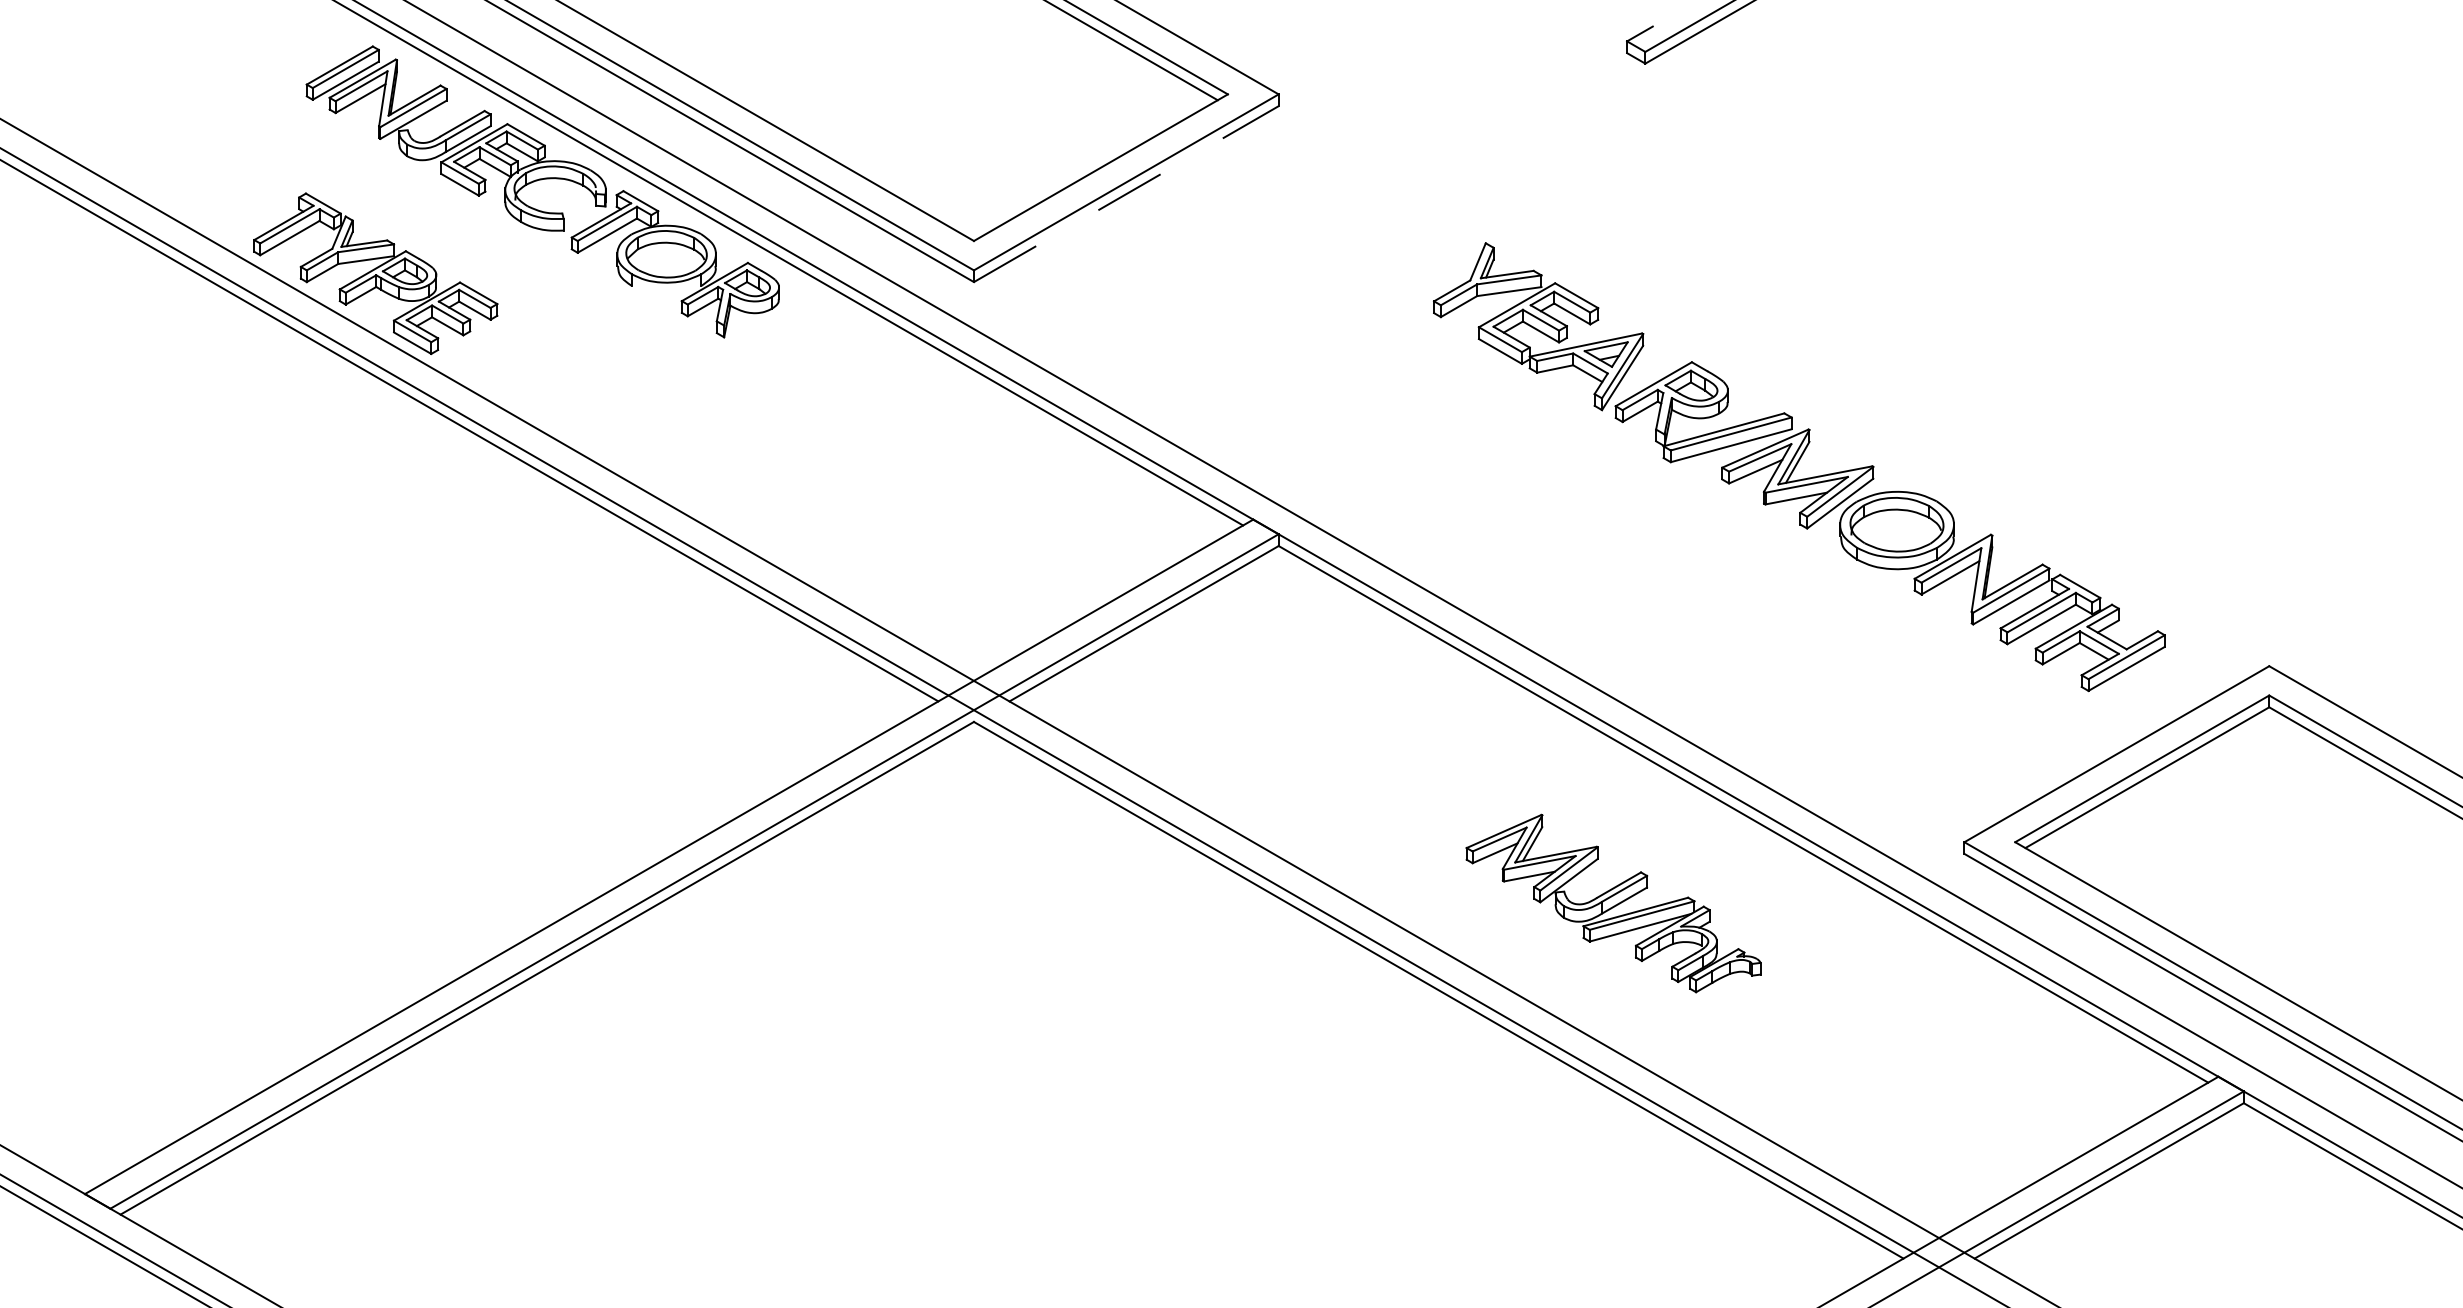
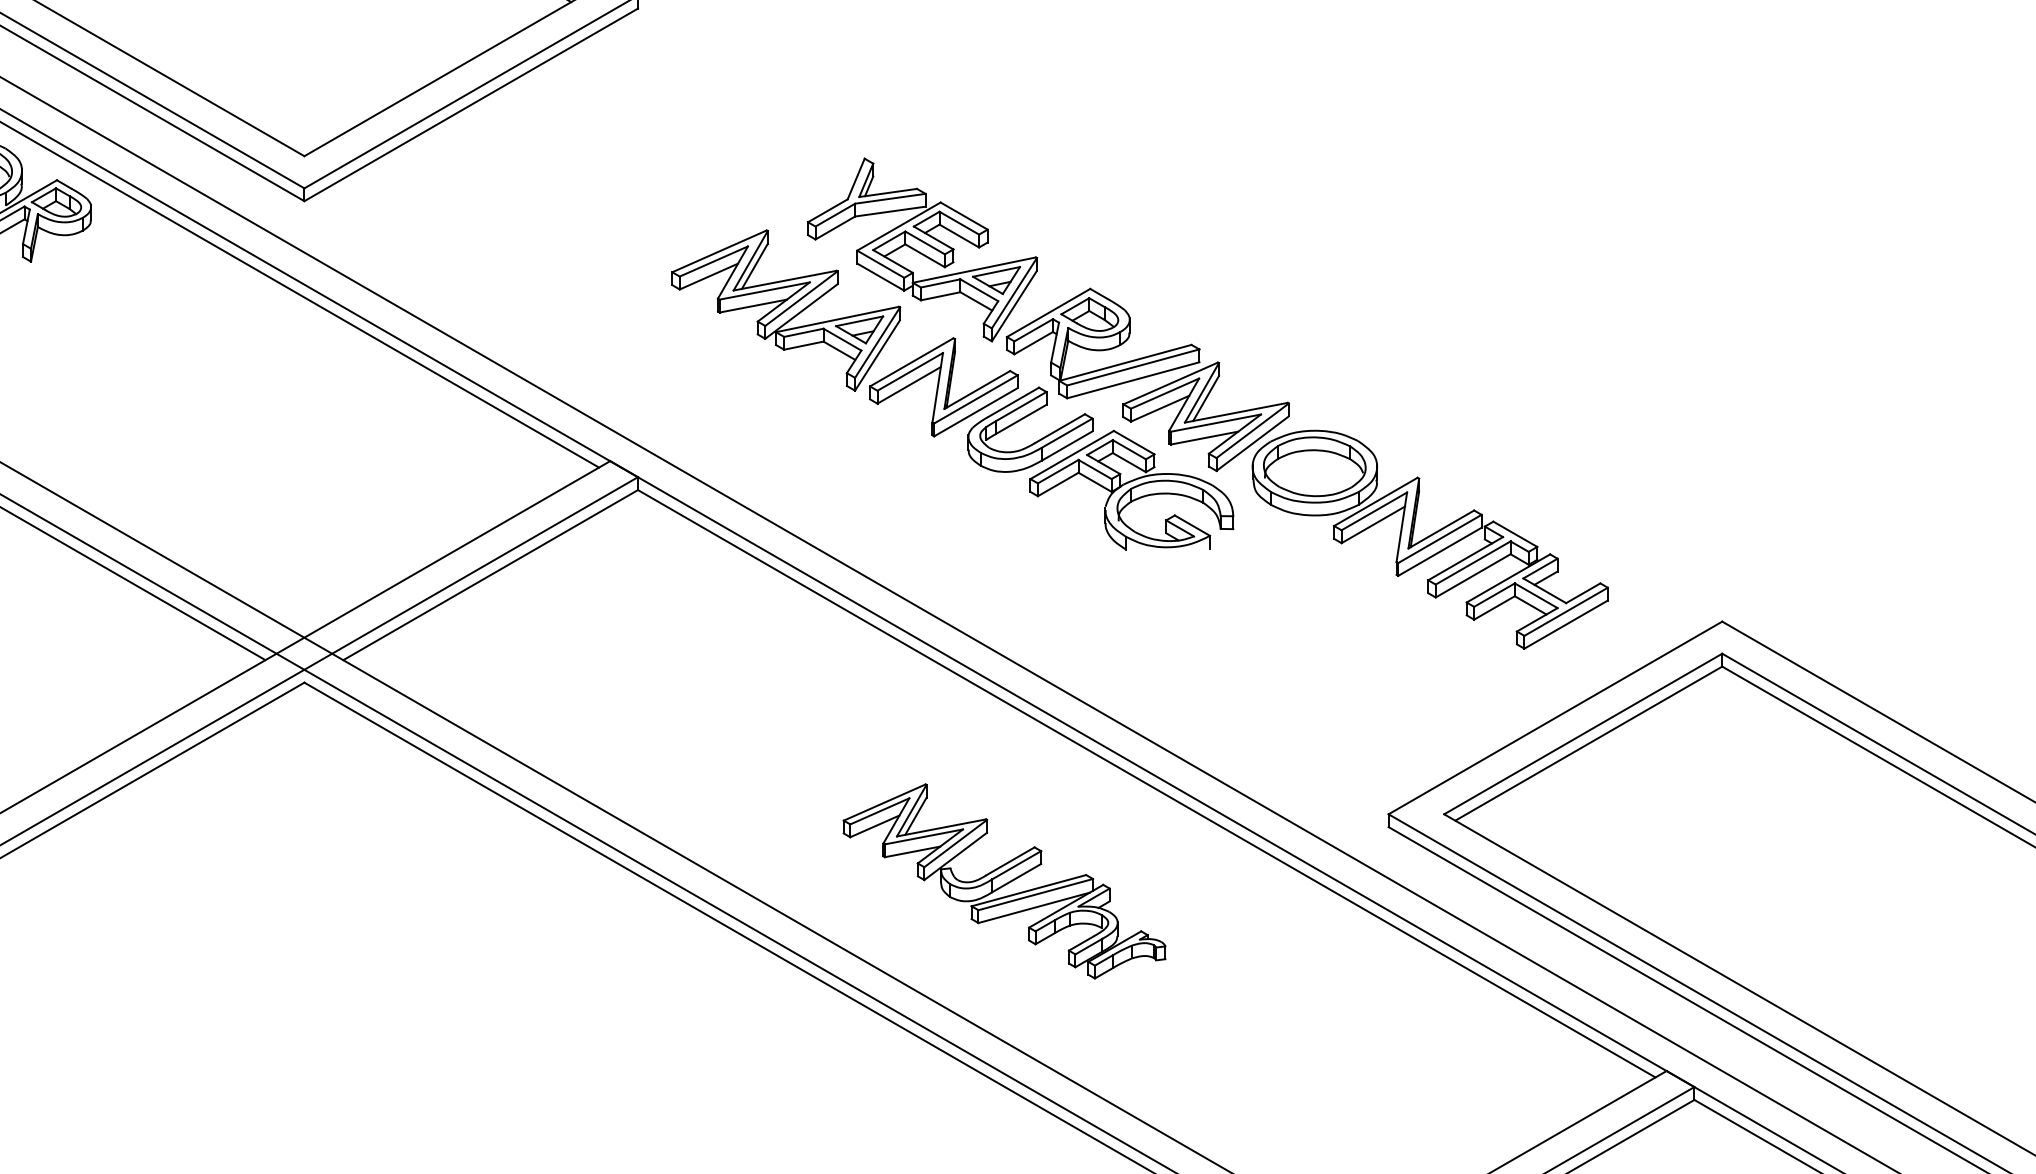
line: (1126, 194) -> (471, 105), dashed -> solid
part: (1566, 453) -> (953, 388), added

